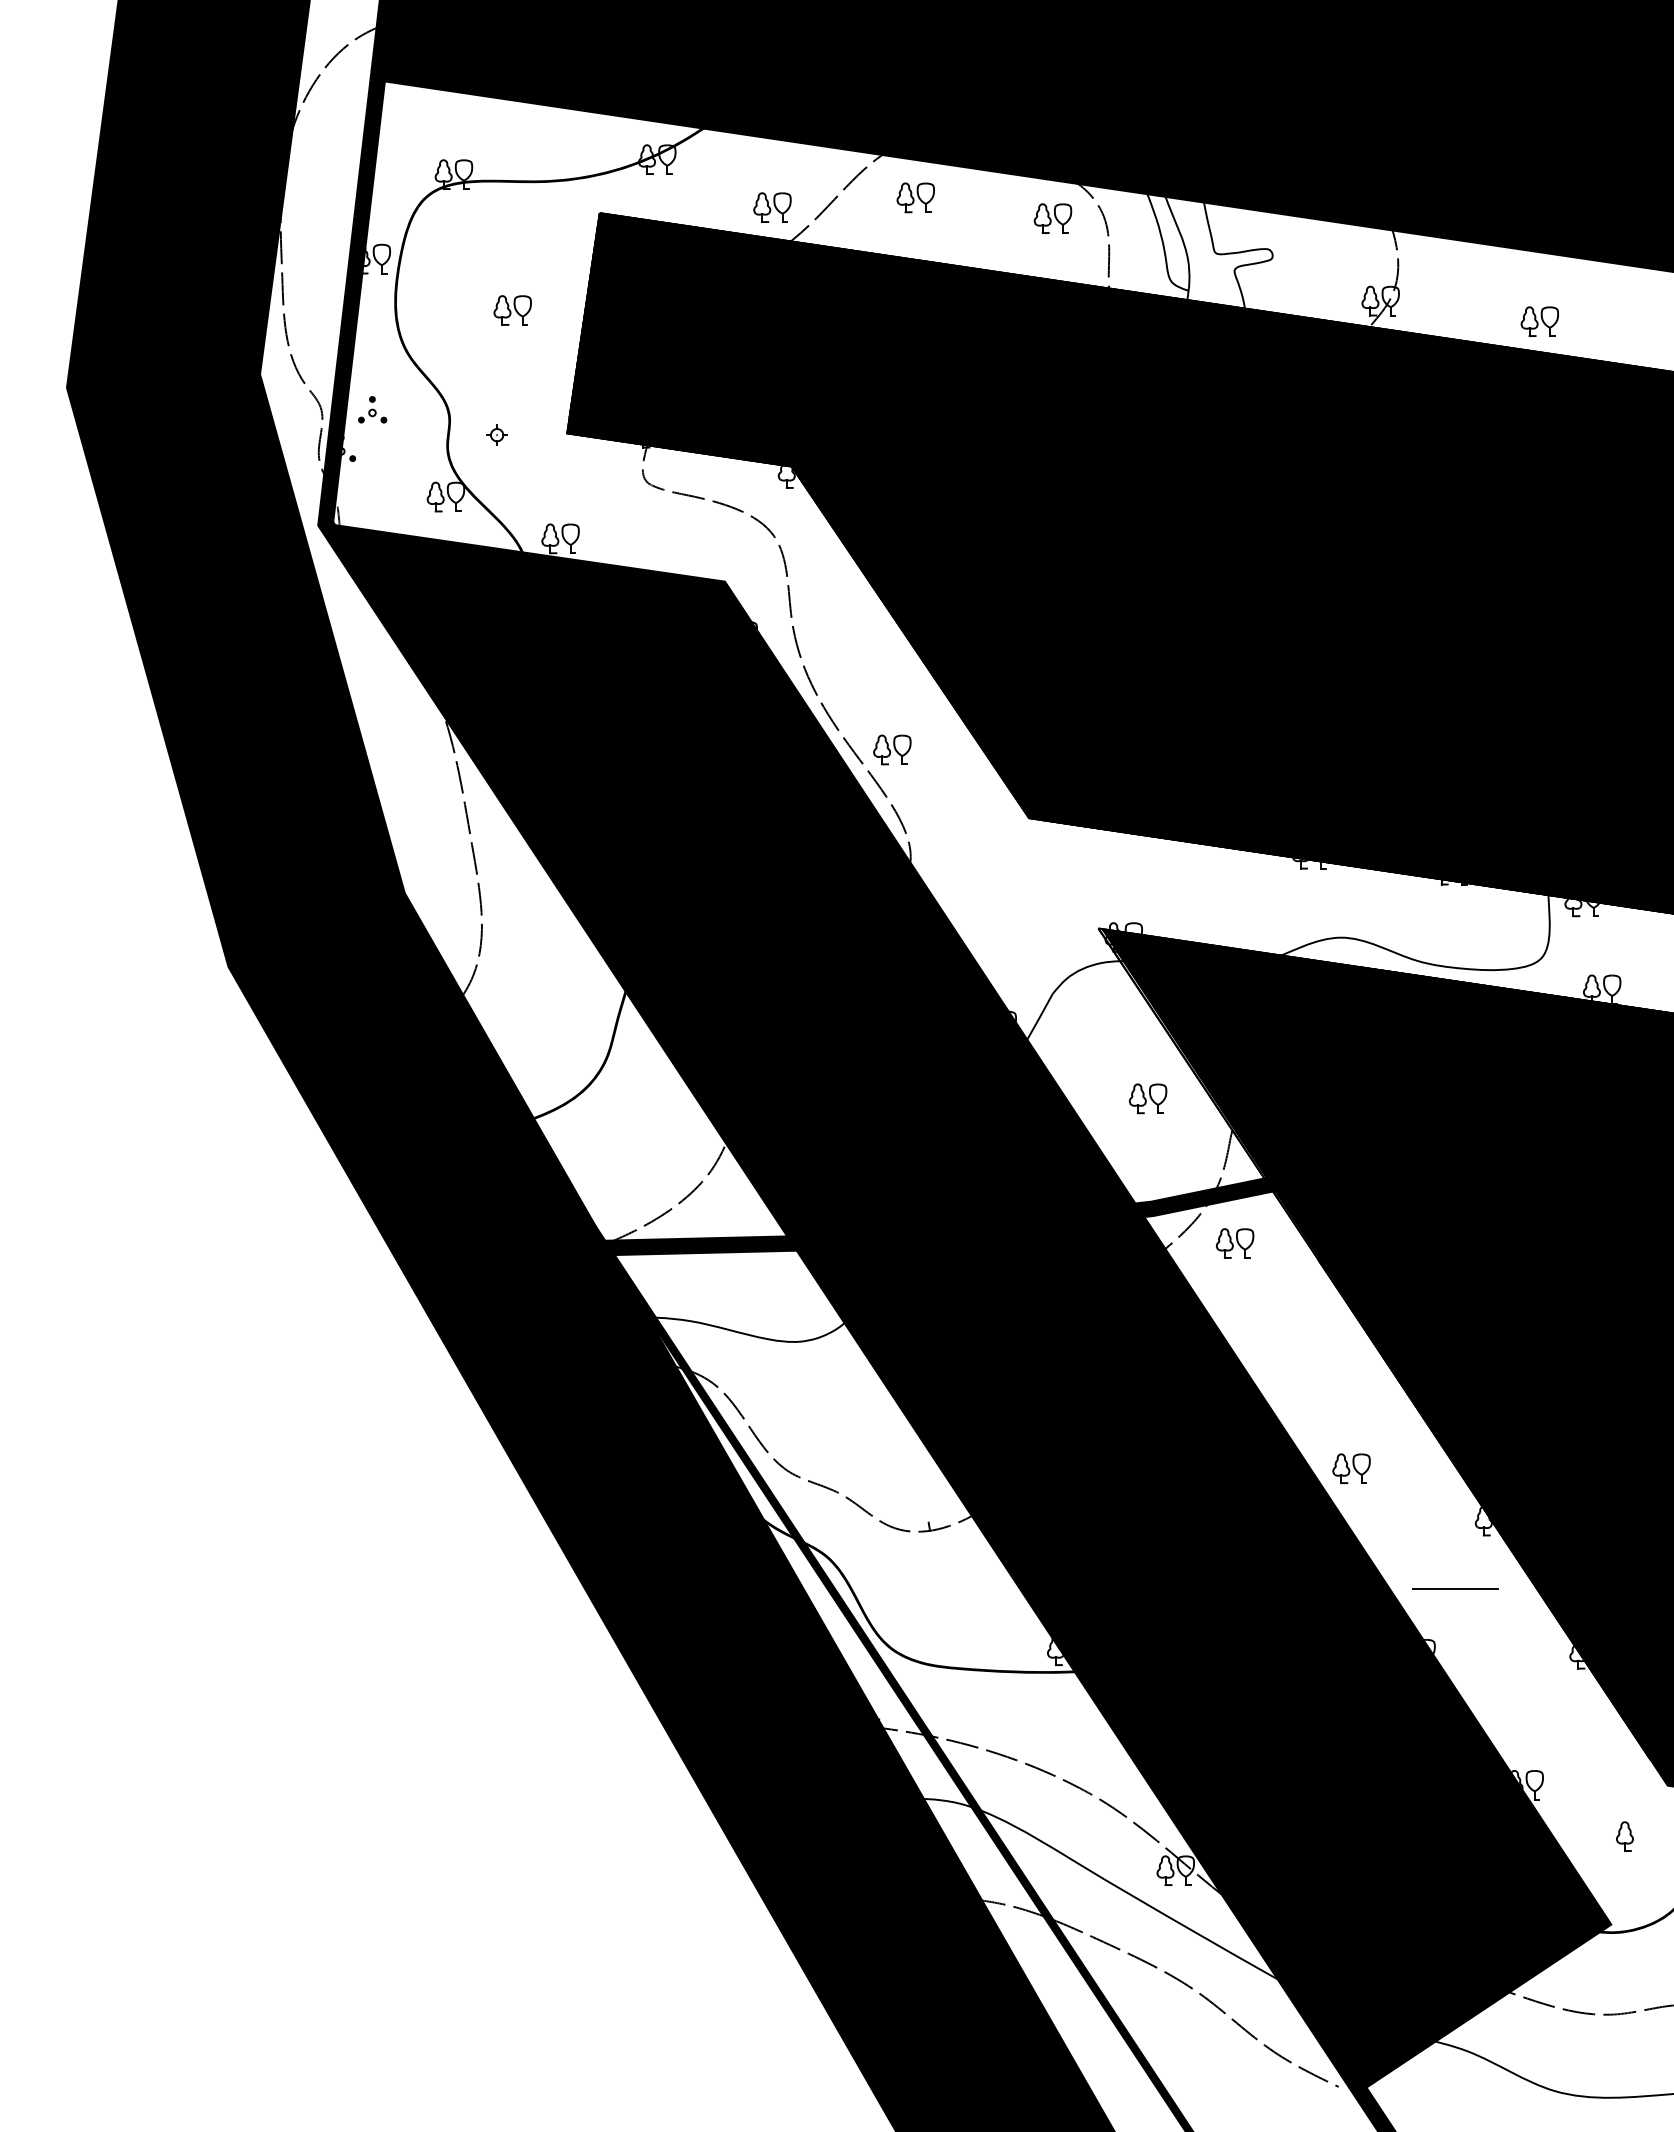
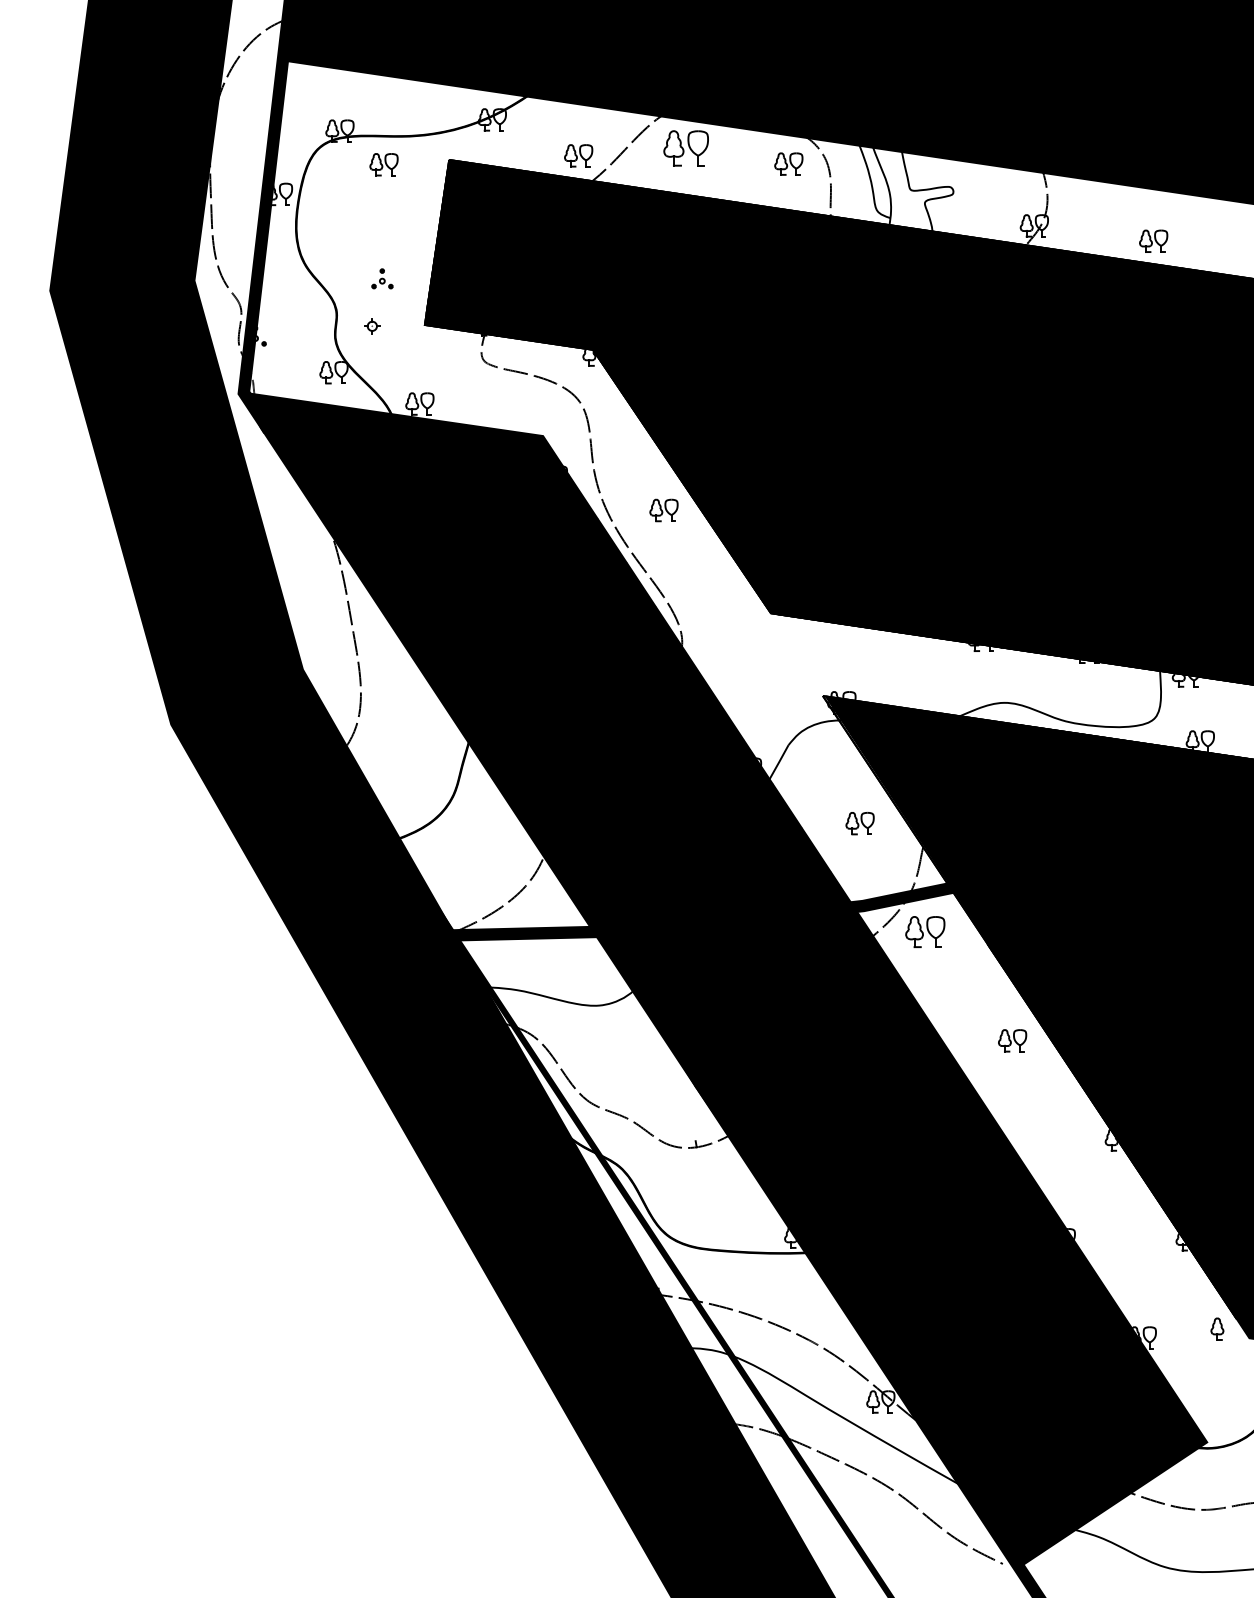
part: (915, 197) -> (685, 148), size x1.6
part: (512, 310) -> (383, 164), moved
part: (372, 409) -> (382, 278), moved
part: (892, 749) -> (664, 510), moved
part: (1234, 1243) -> (924, 932), size x1.4
part: (1351, 1468) -> (1012, 1040), moved
line: (1455, 1589) -> (1090, 1191), removed
part: (1624, 1836) -> (1217, 1329), moved

